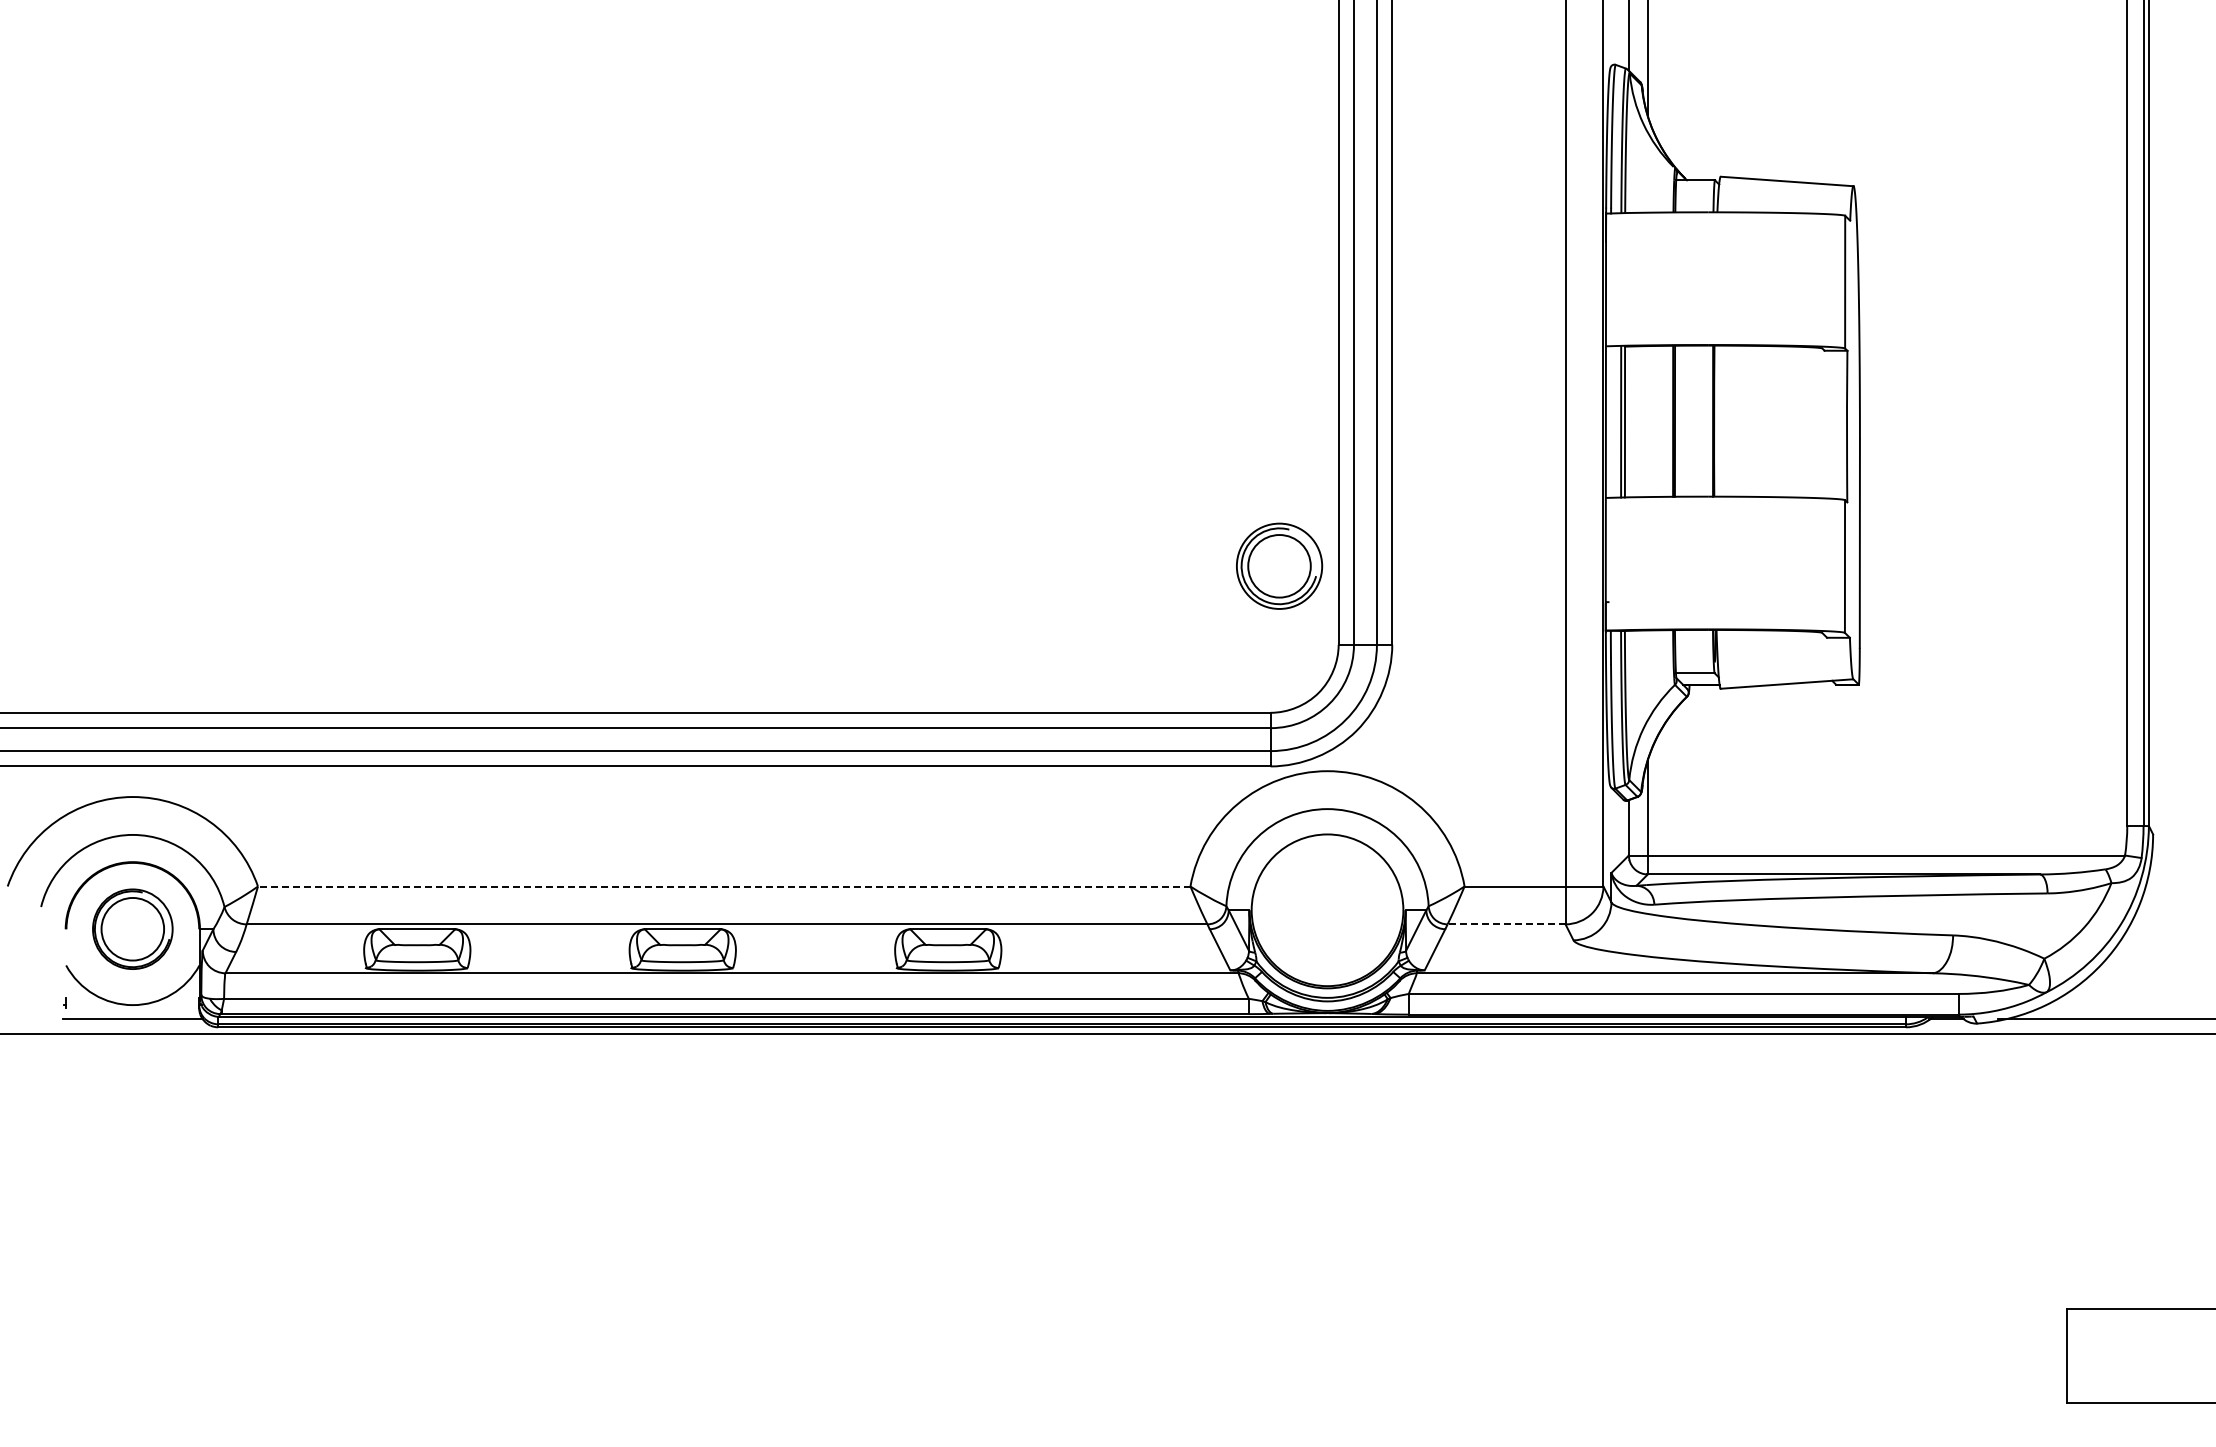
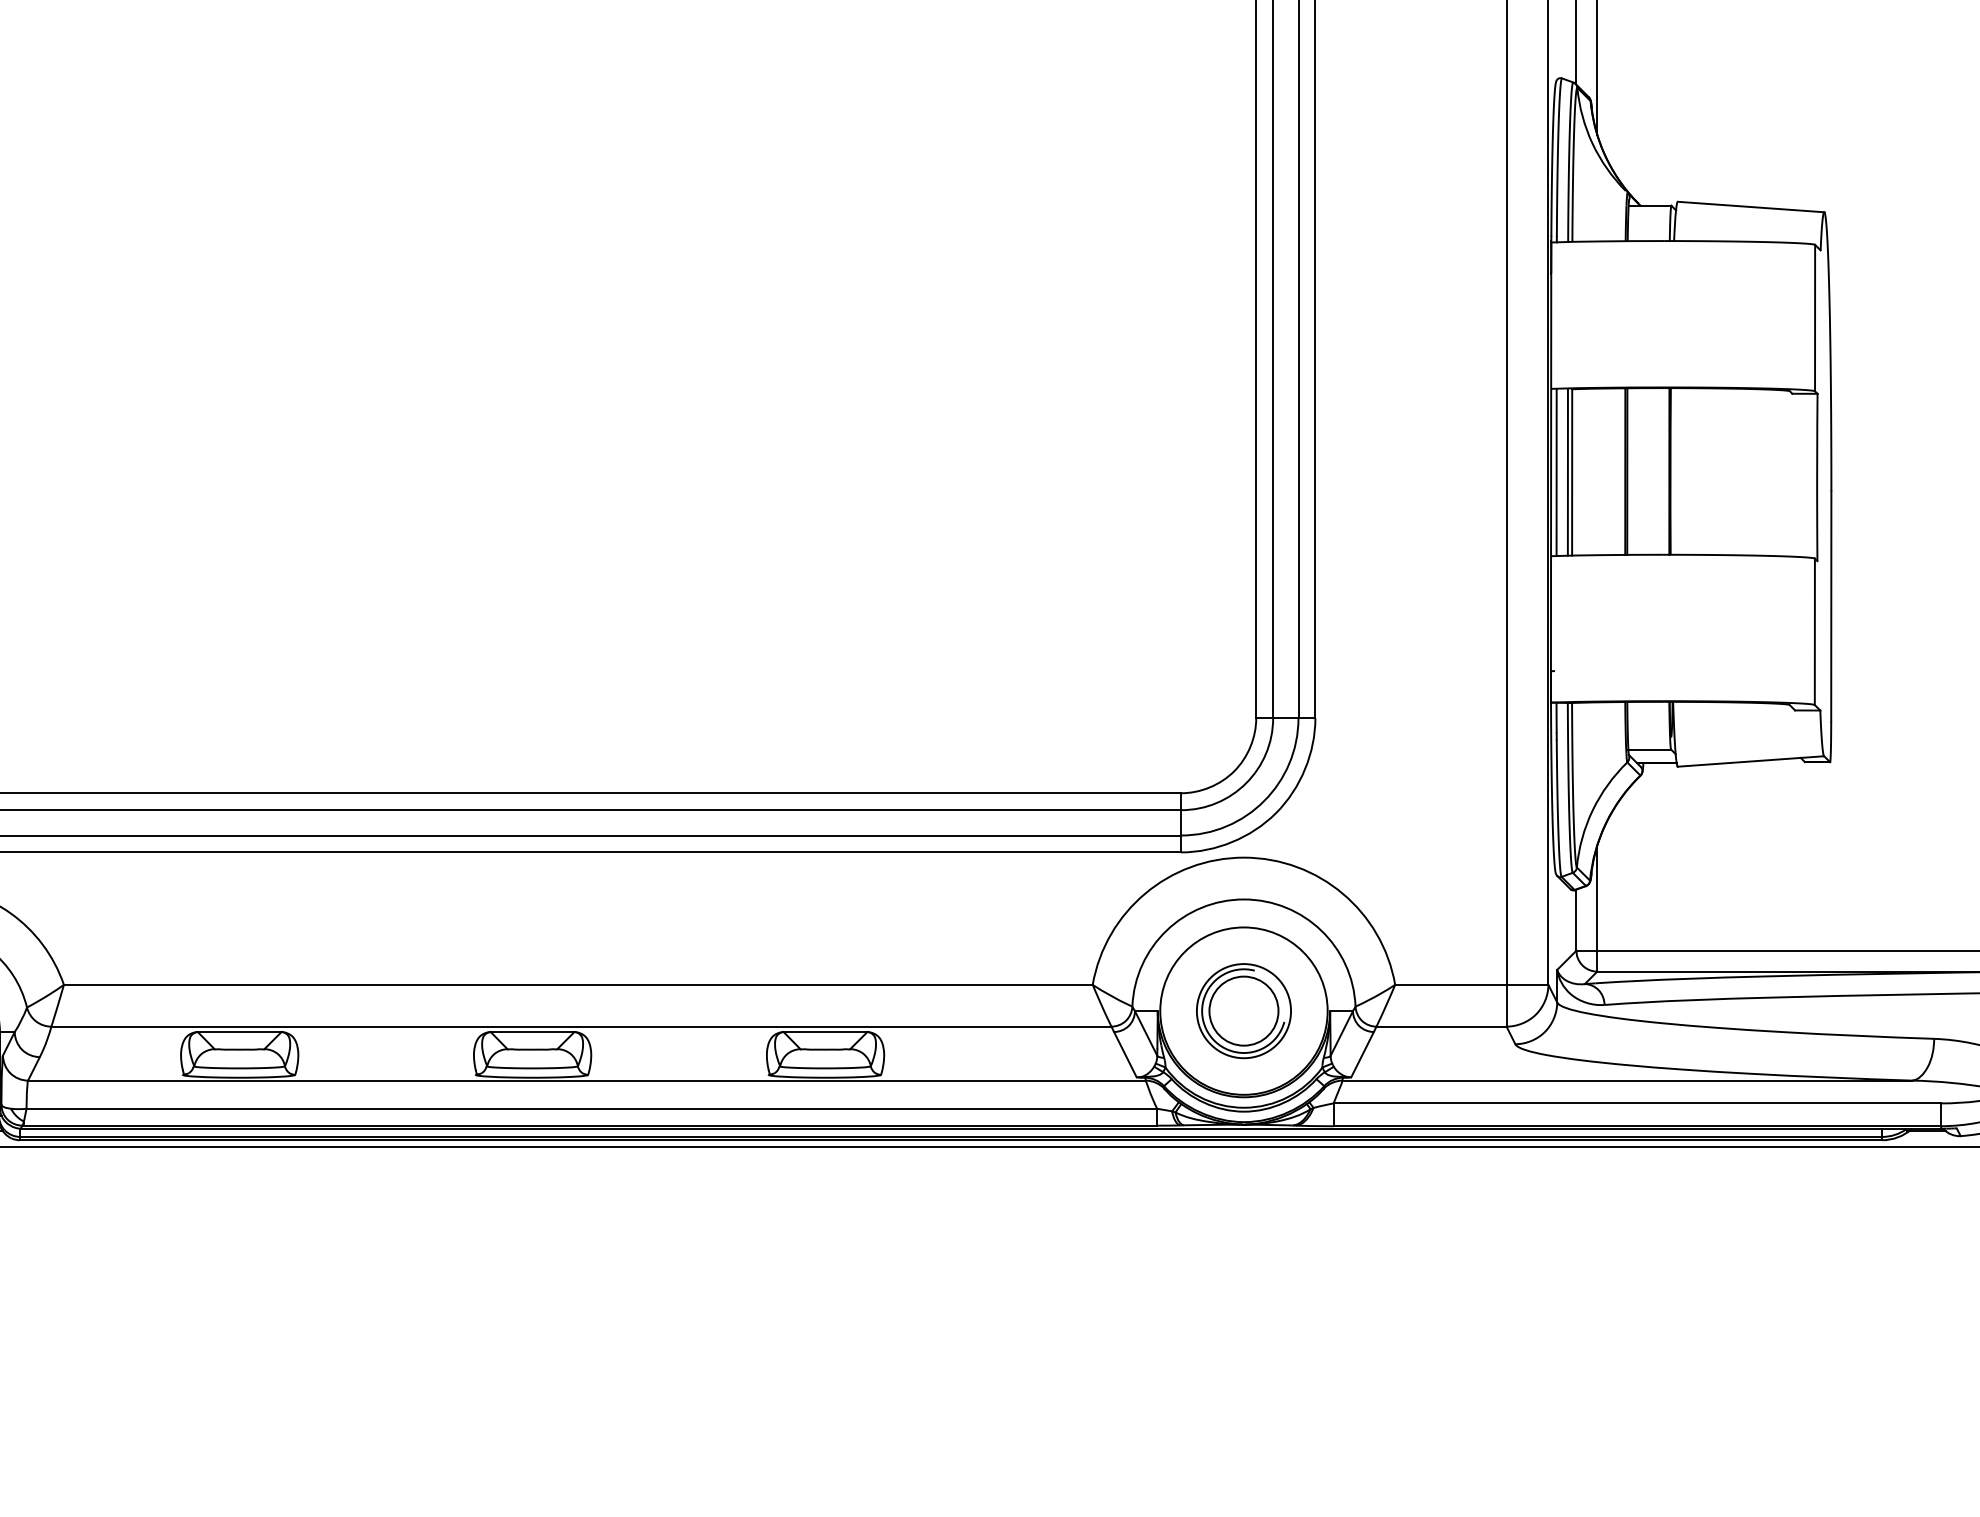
line: (1610, 421) -> (1556, 471), added
part: (1279, 565) -> (1243, 1010), moved
line: (723, 886) -> (577, 984), dashed -> solid
line: (1506, 924) -> (1441, 1026), dashed -> solid

